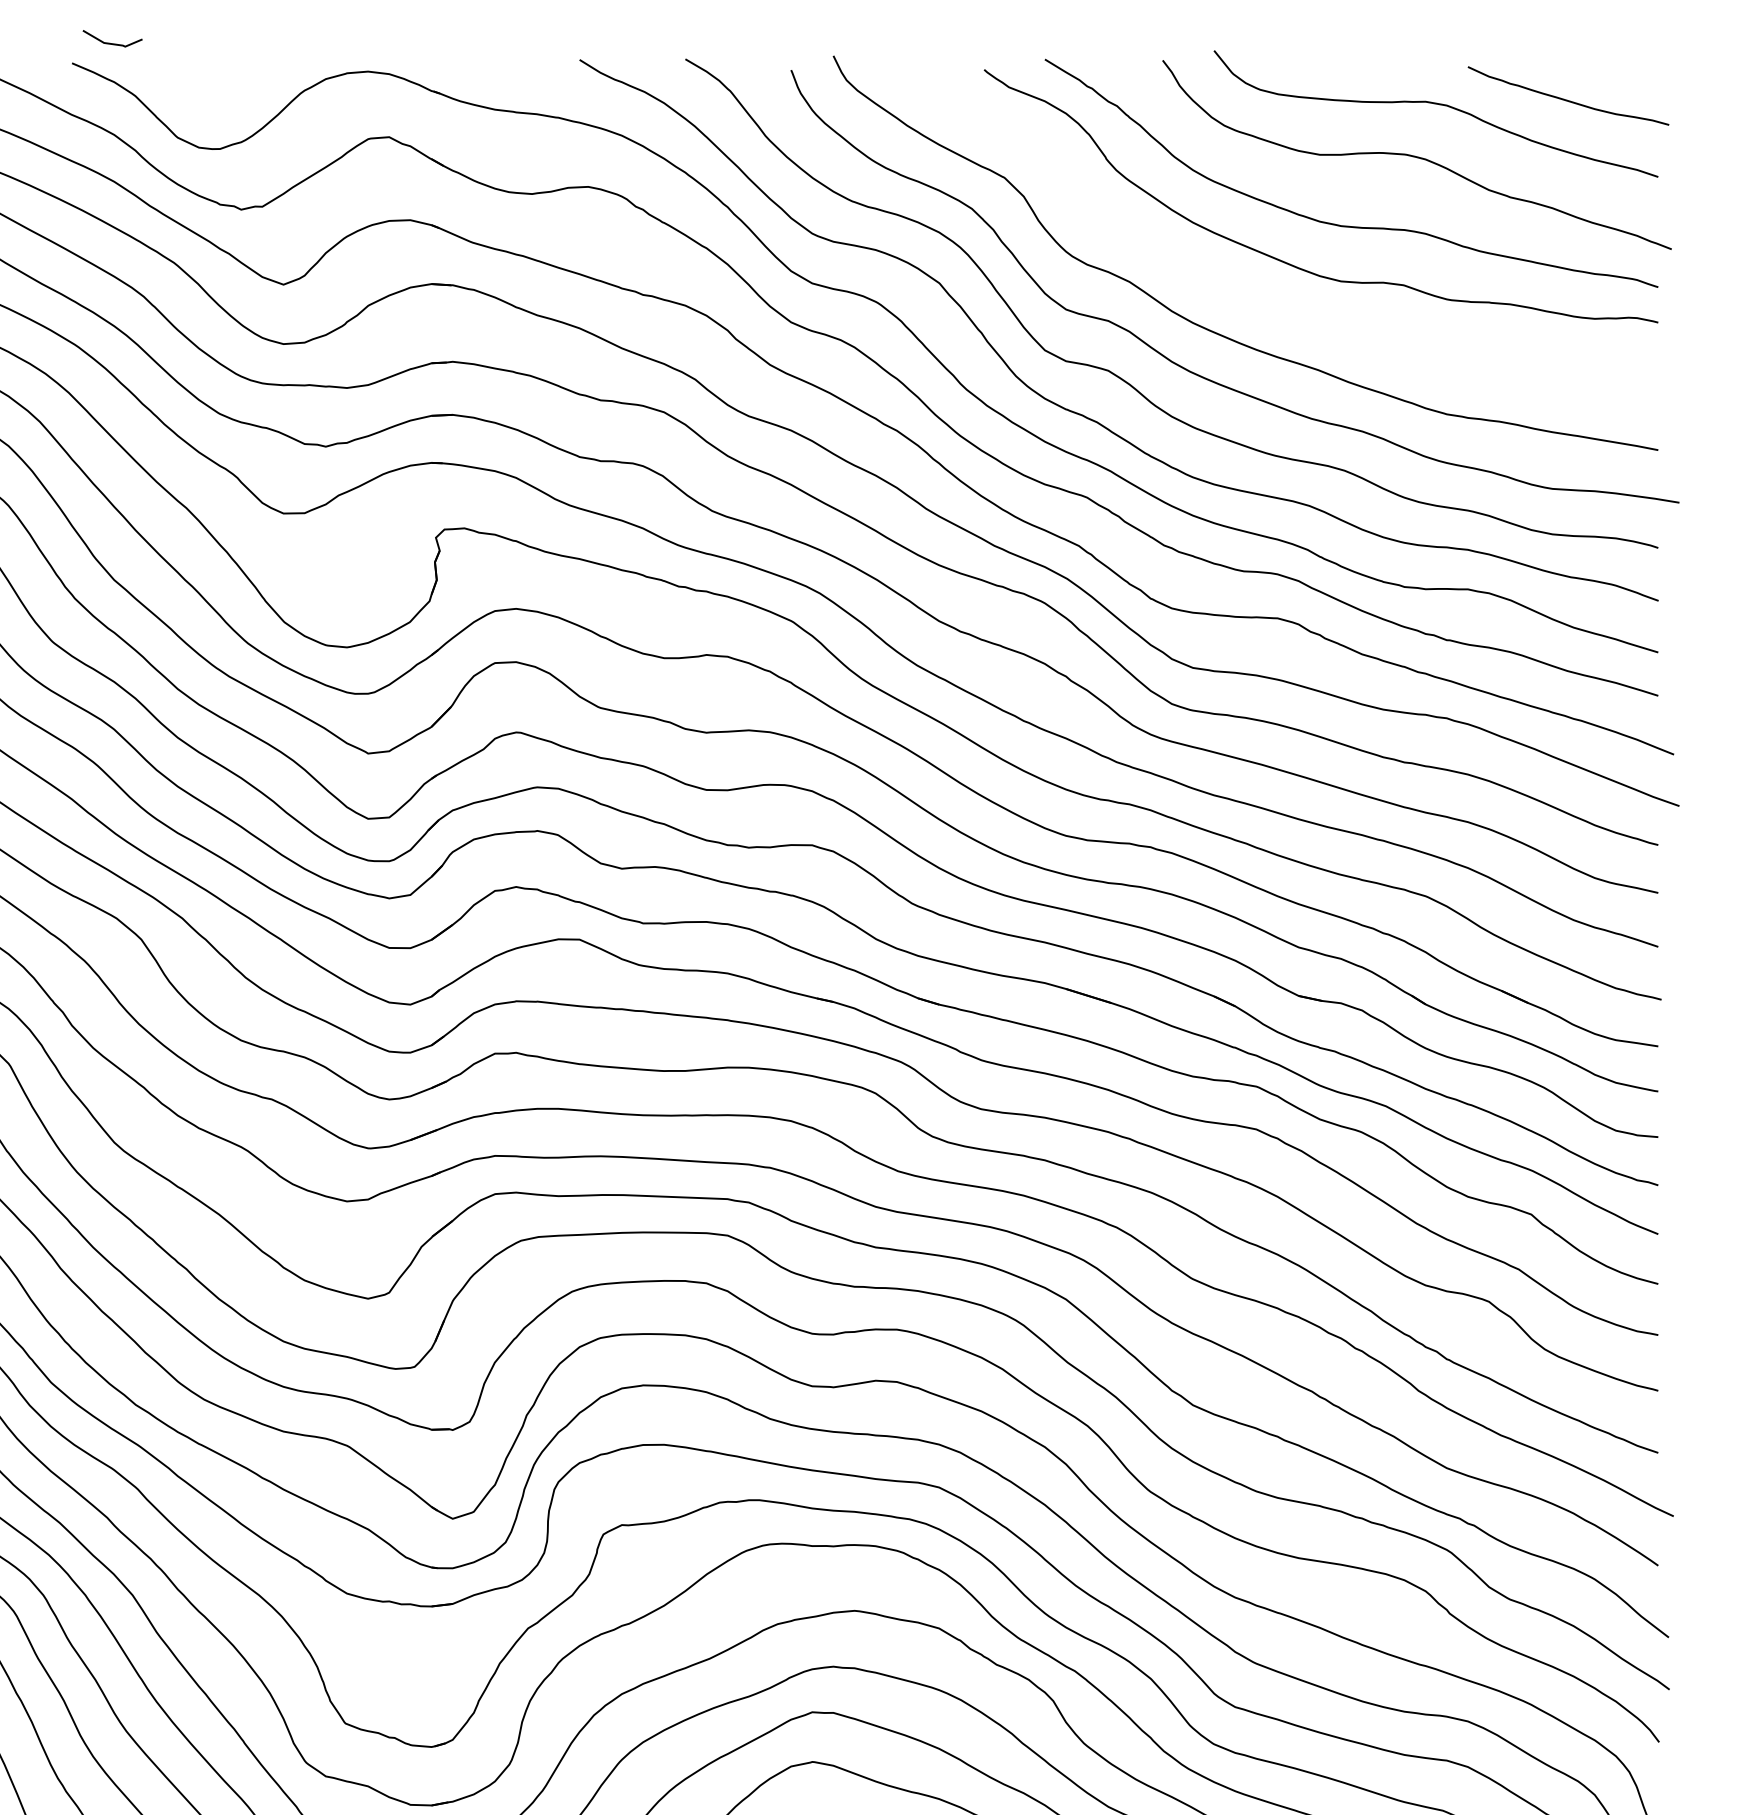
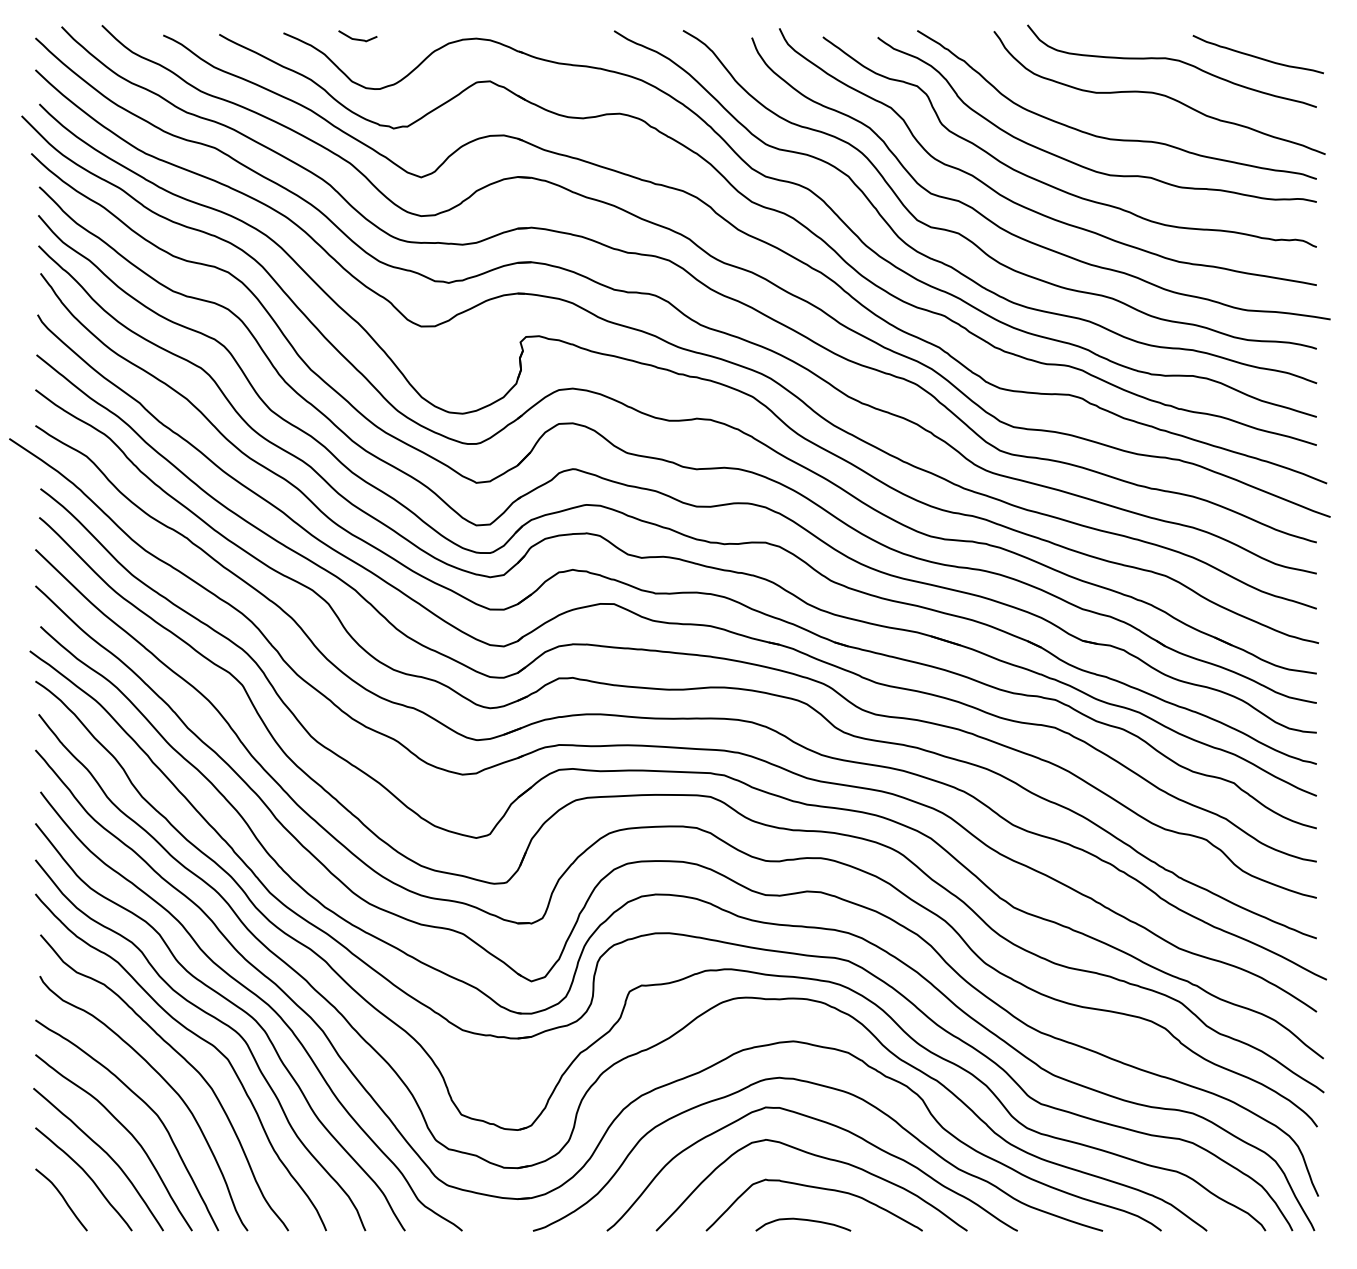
line: (112, 42) -> (357, 38), moved
curve: (1249, 295) -> (1050, 184), added

